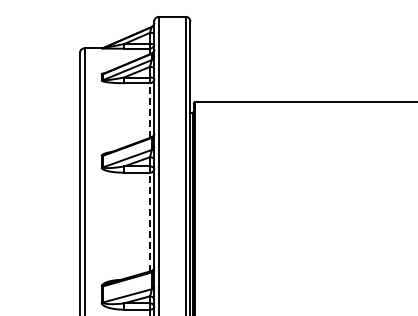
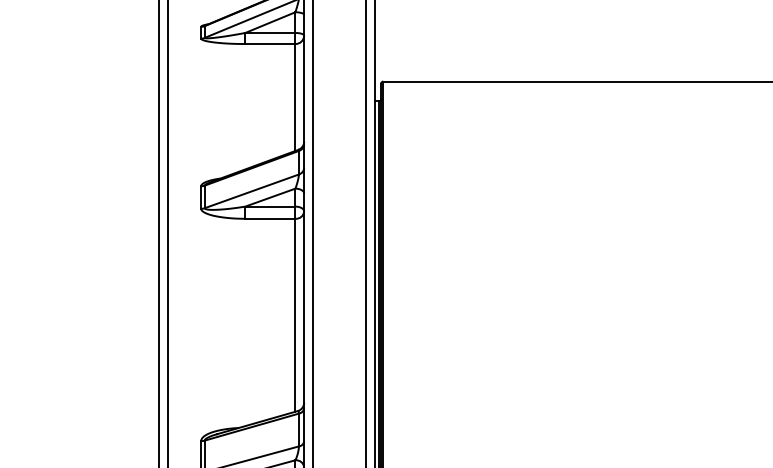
line: (149, 110) -> (294, 97), dashed -> solid
line: (149, 221) -> (294, 314), dashed -> solid

